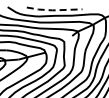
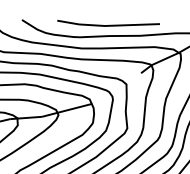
line: (53, 10) -> (106, 26), dashed -> solid

